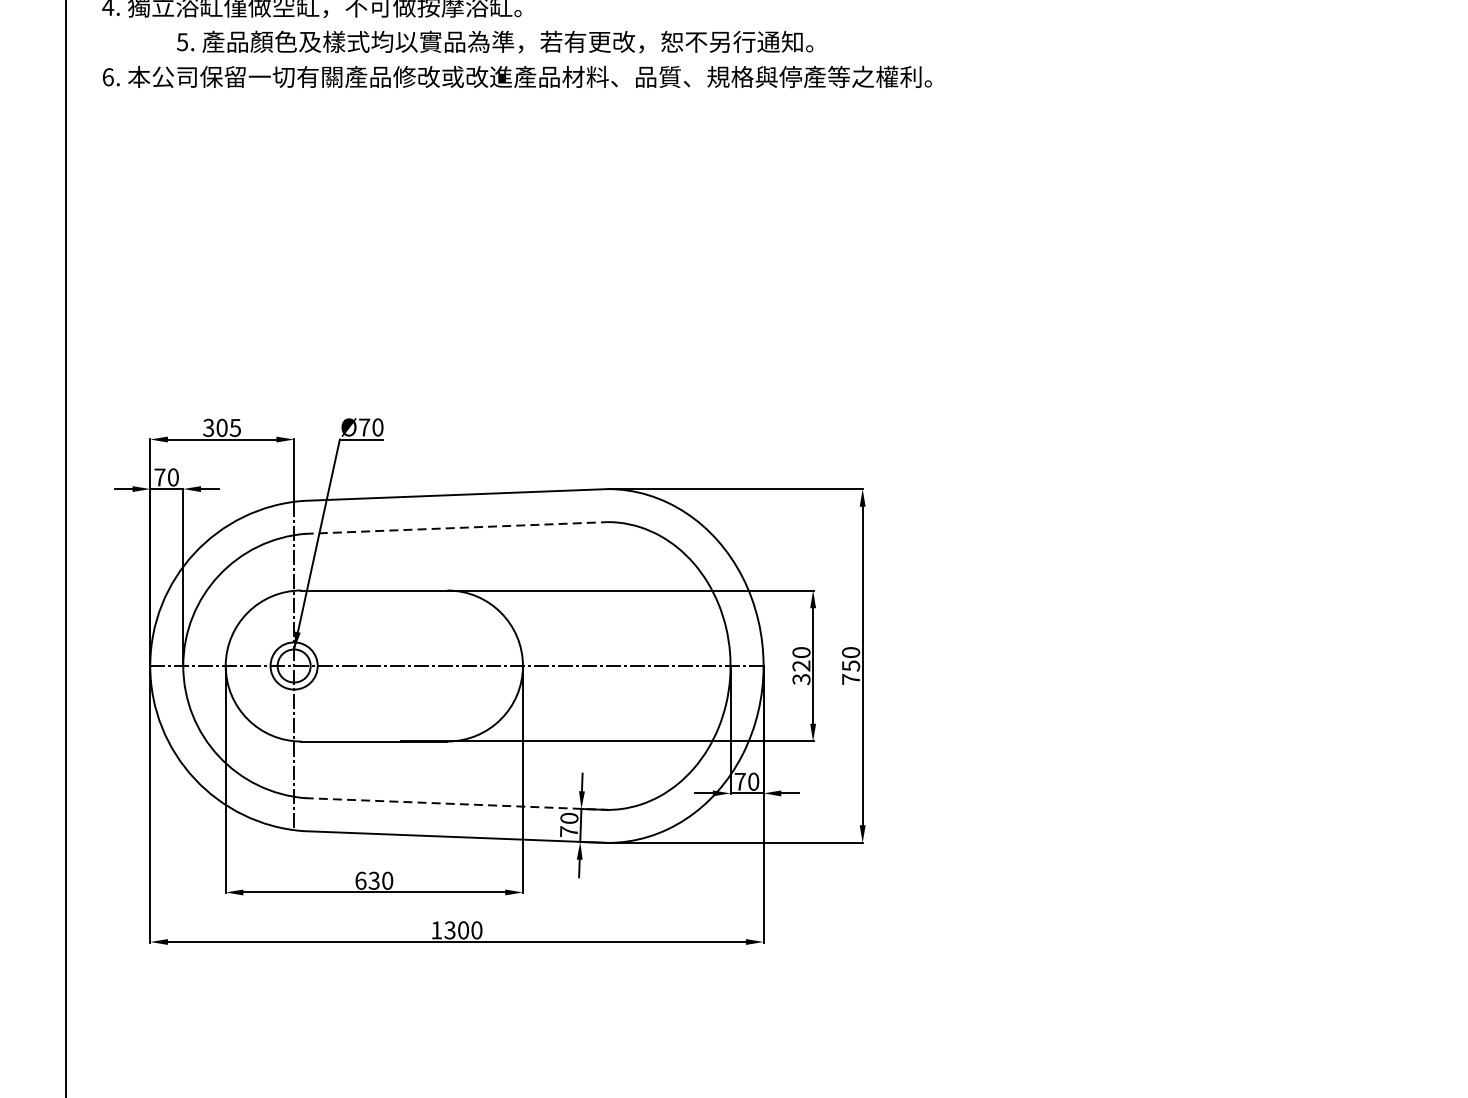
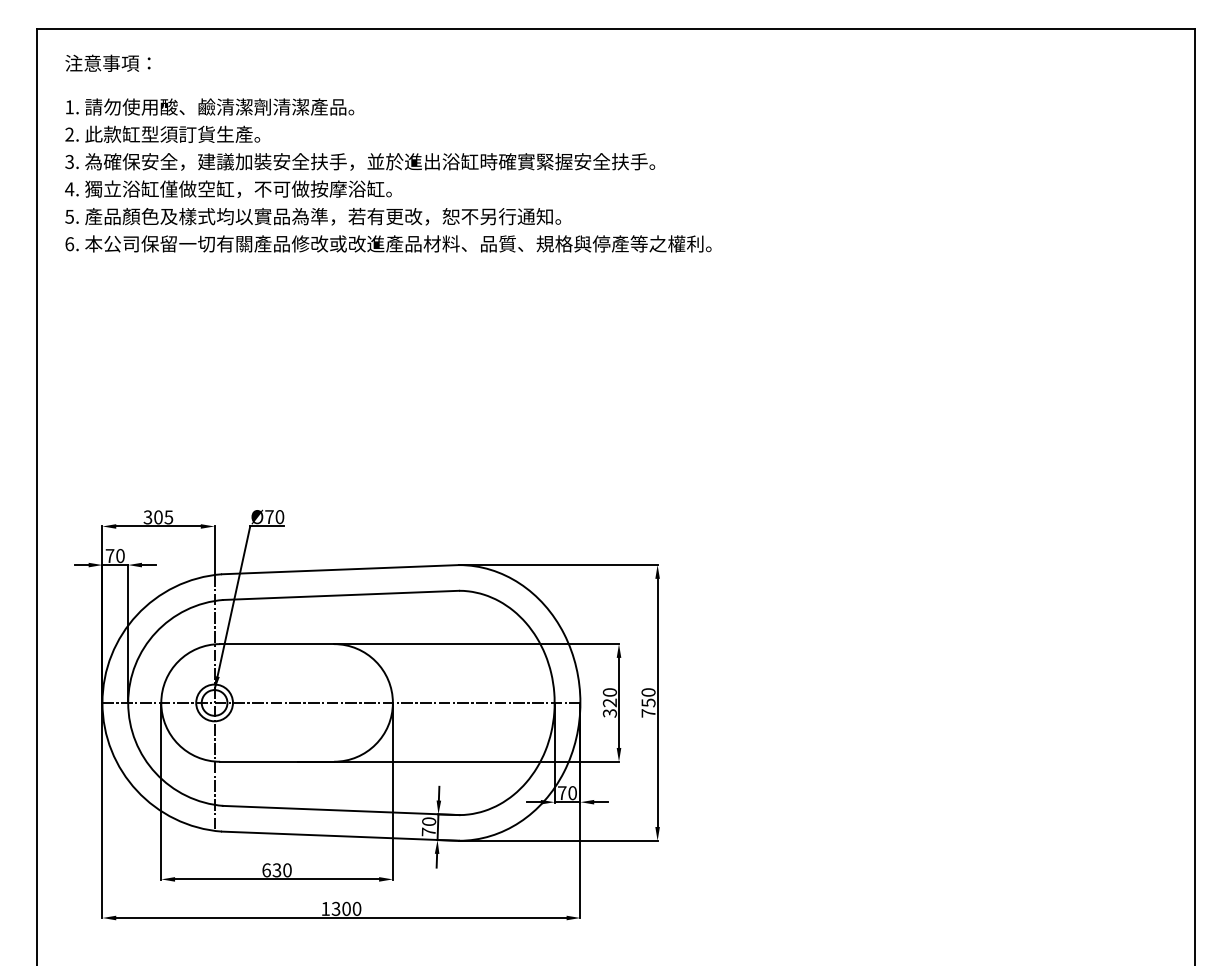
text: (494, 41) -> (312, 216), moved
line: (456, 528) -> (341, 595), dashed -> solid
line: (456, 804) -> (341, 810), dashed -> solid

